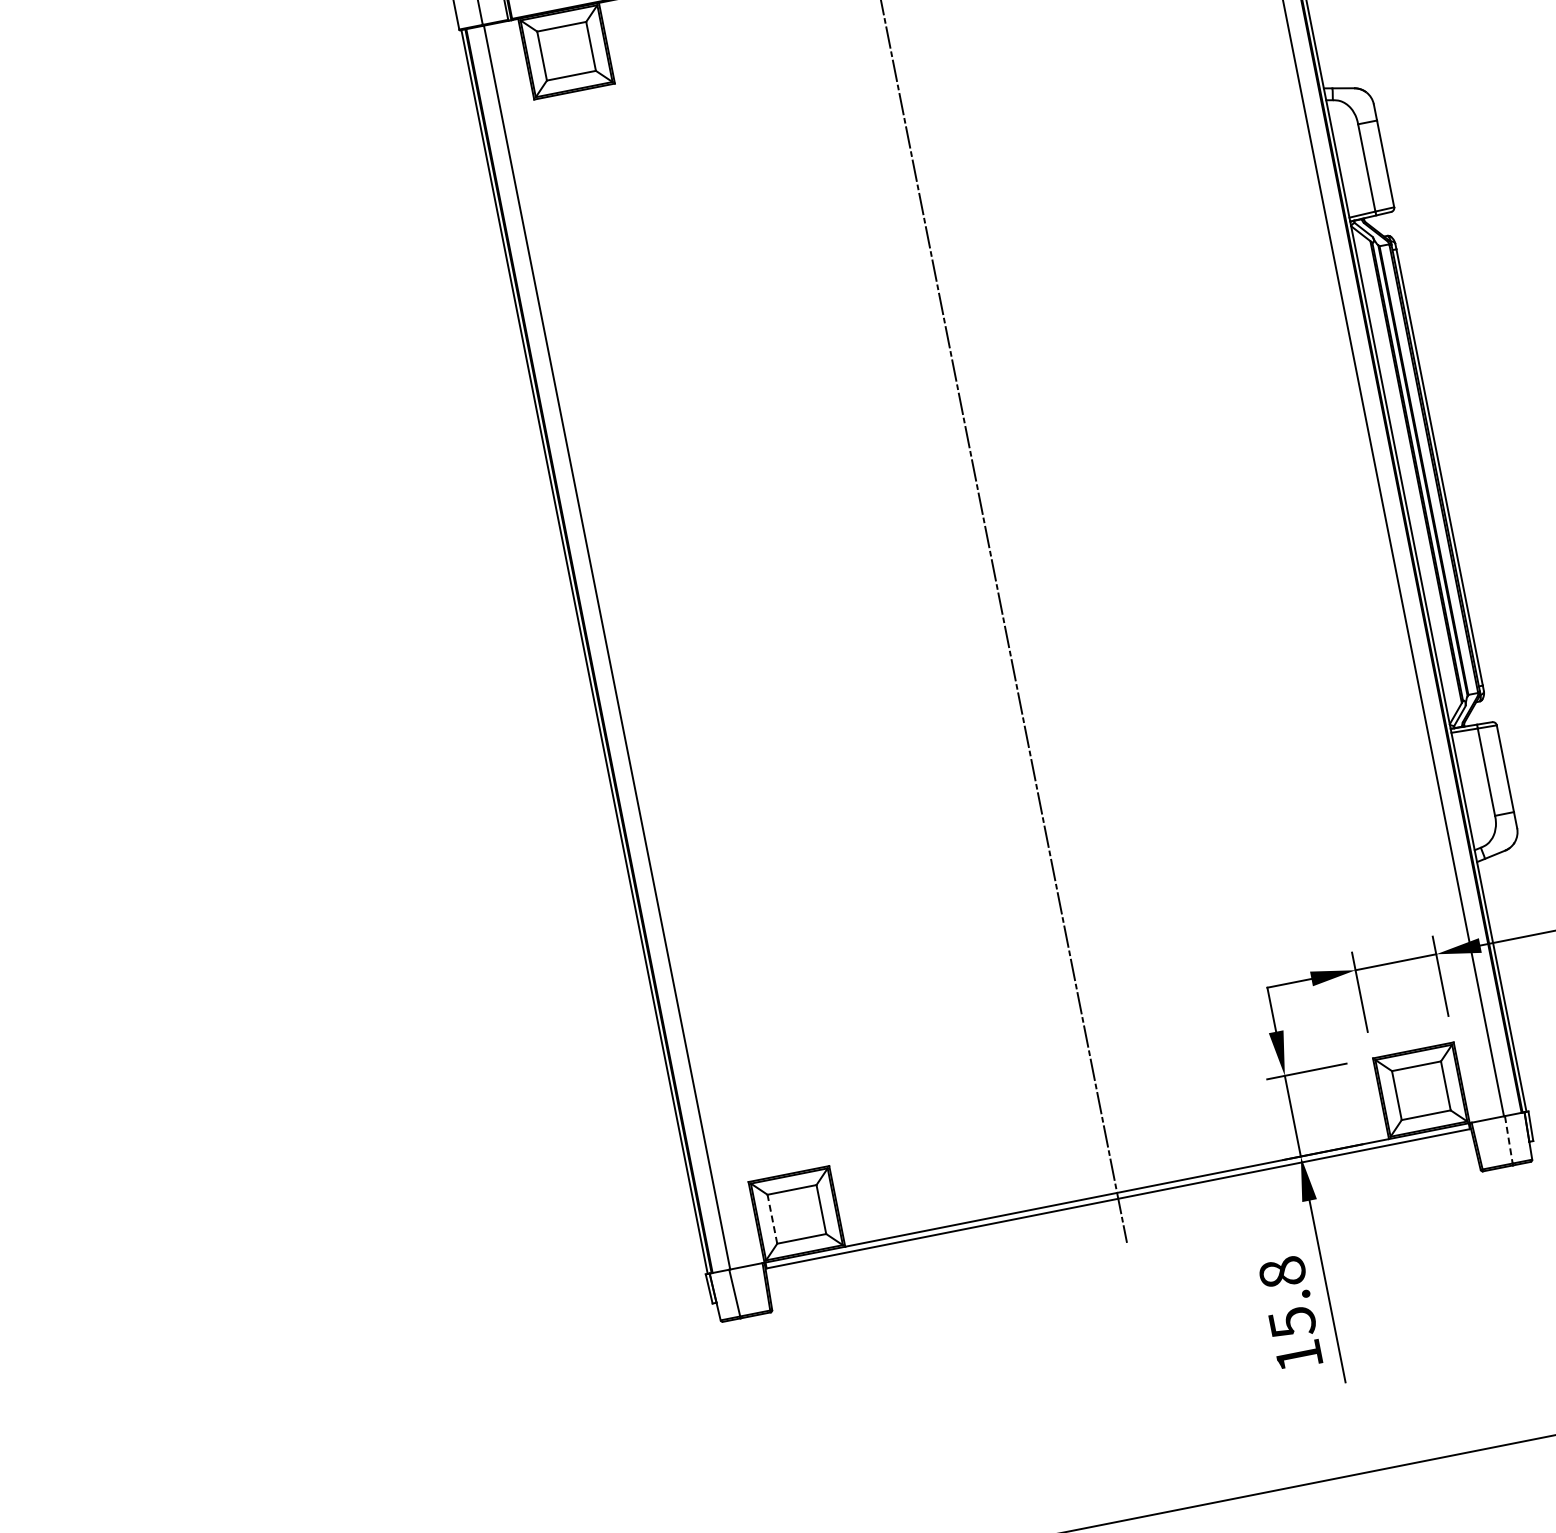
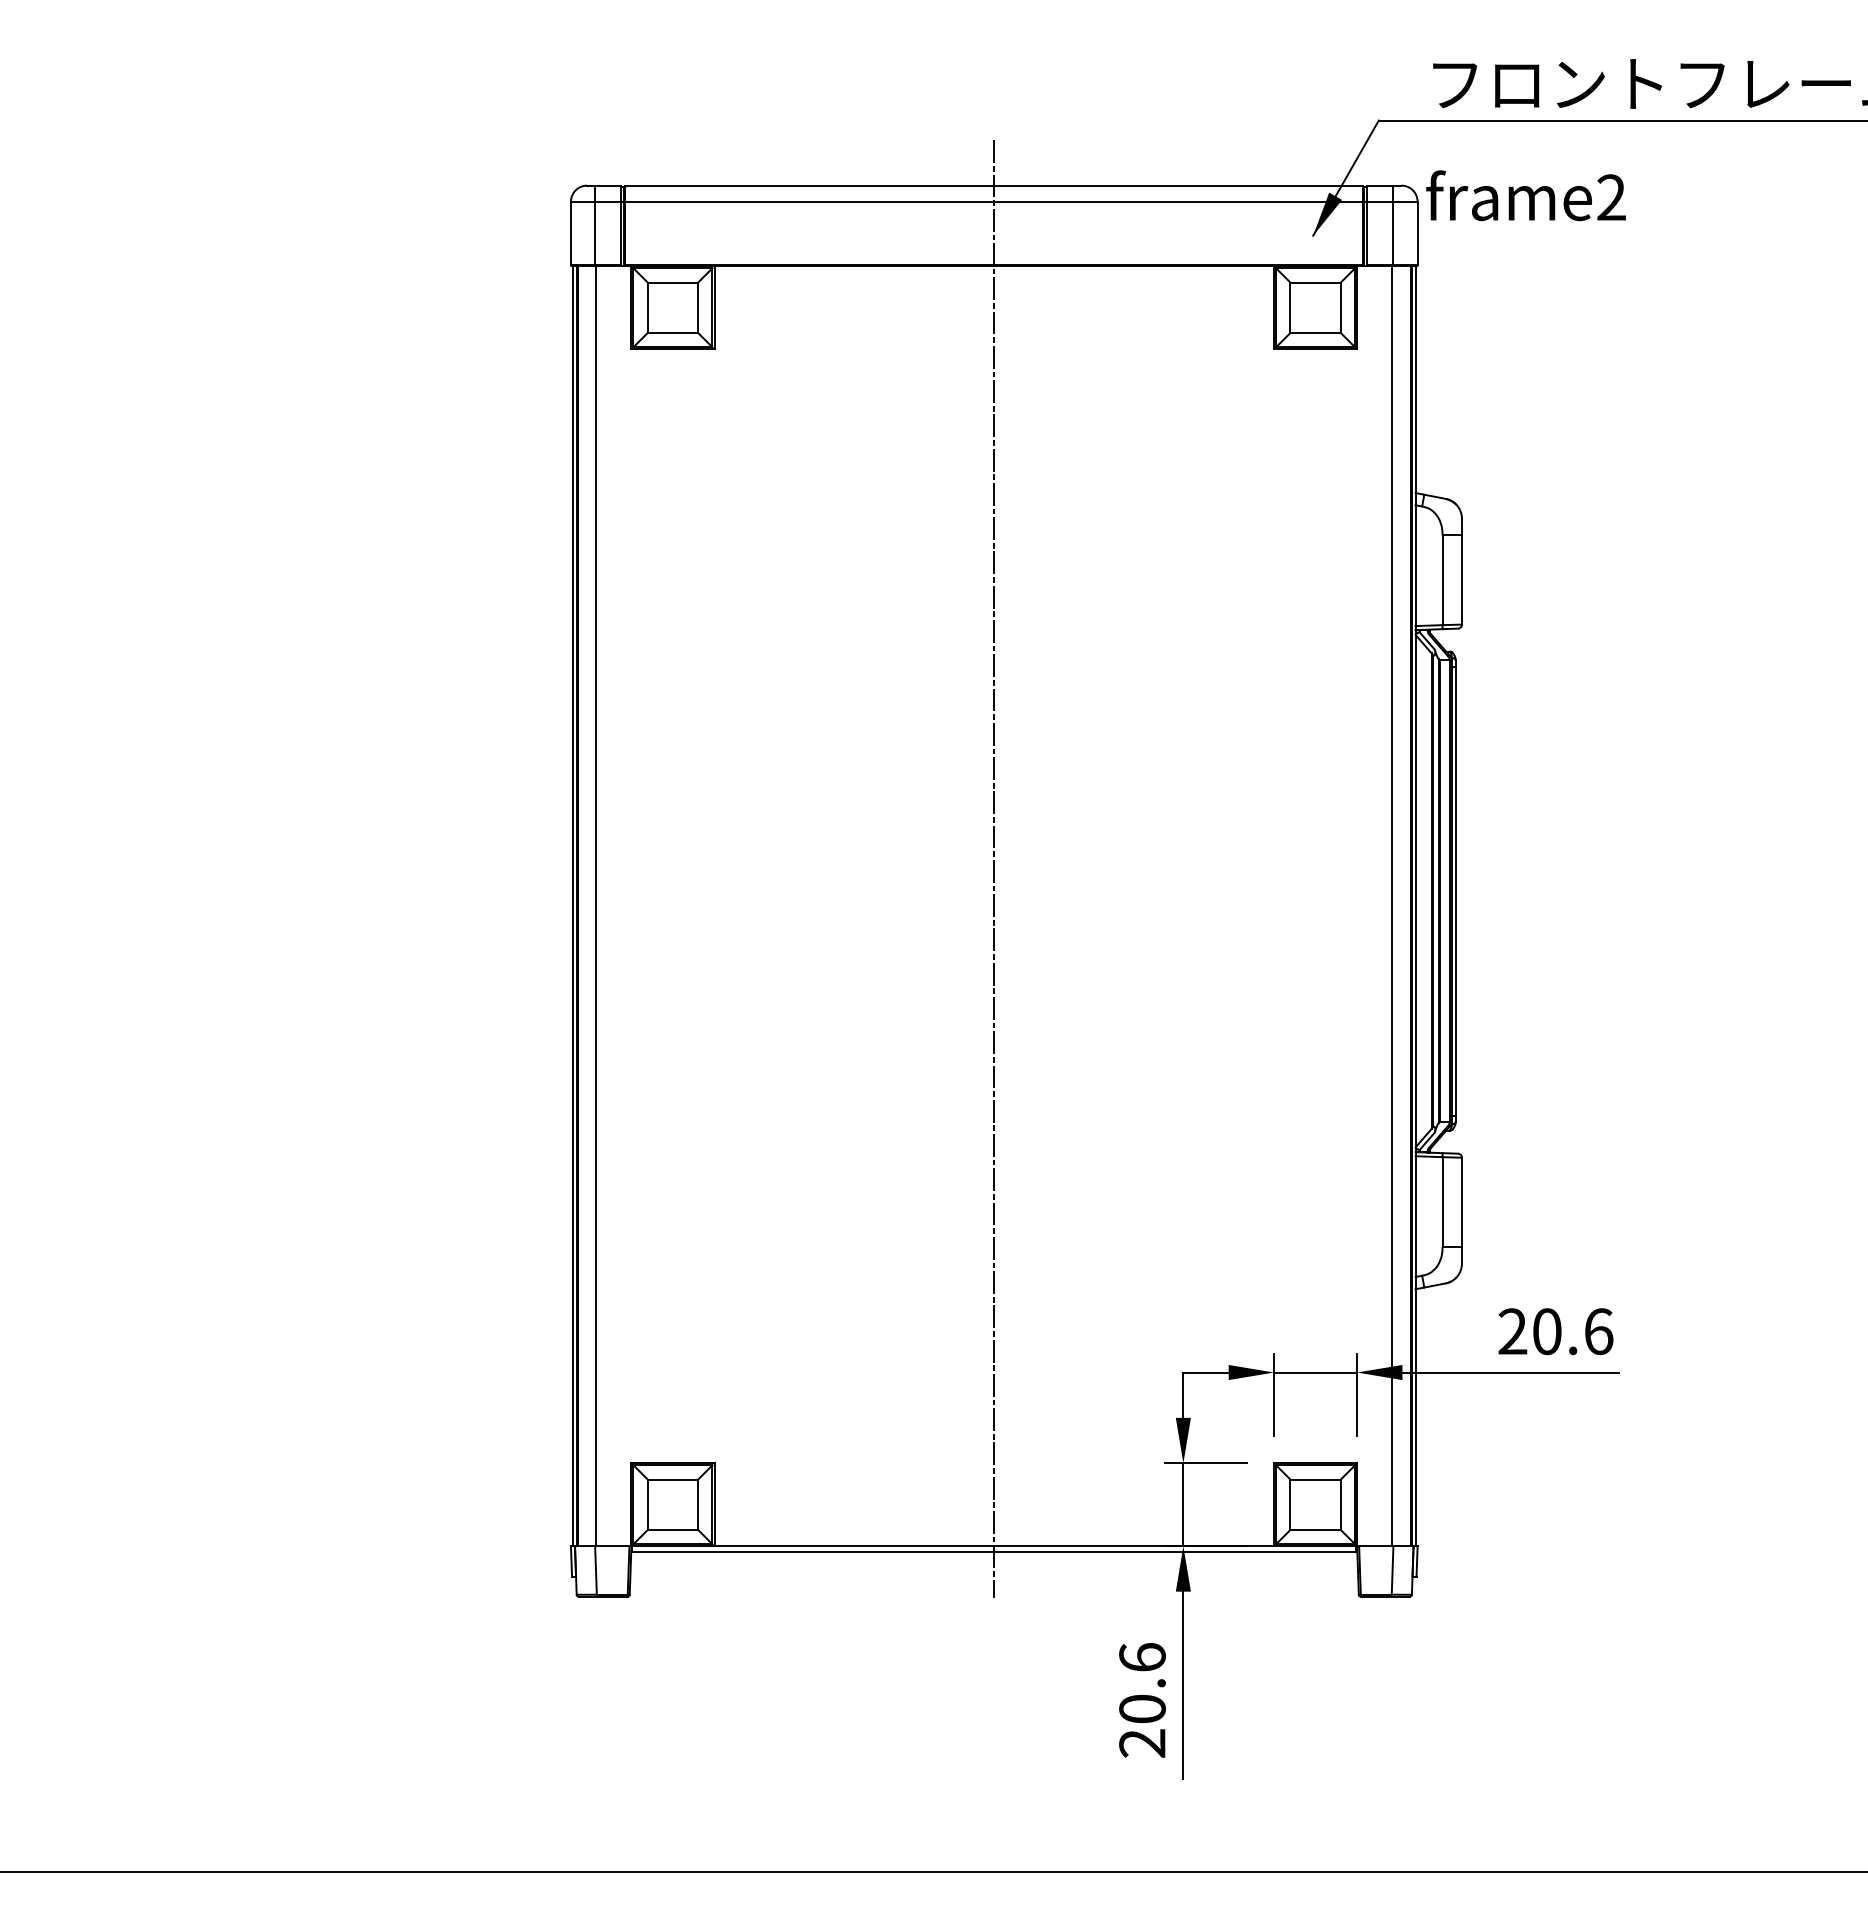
line: (1508, 1140) -> (1392, 1571), dashed -> solid
line: (772, 1219) -> (647, 1504), dashed -> solid
text: (1290, 1314) -> (1142, 1700), 15.8 -> 20.6

